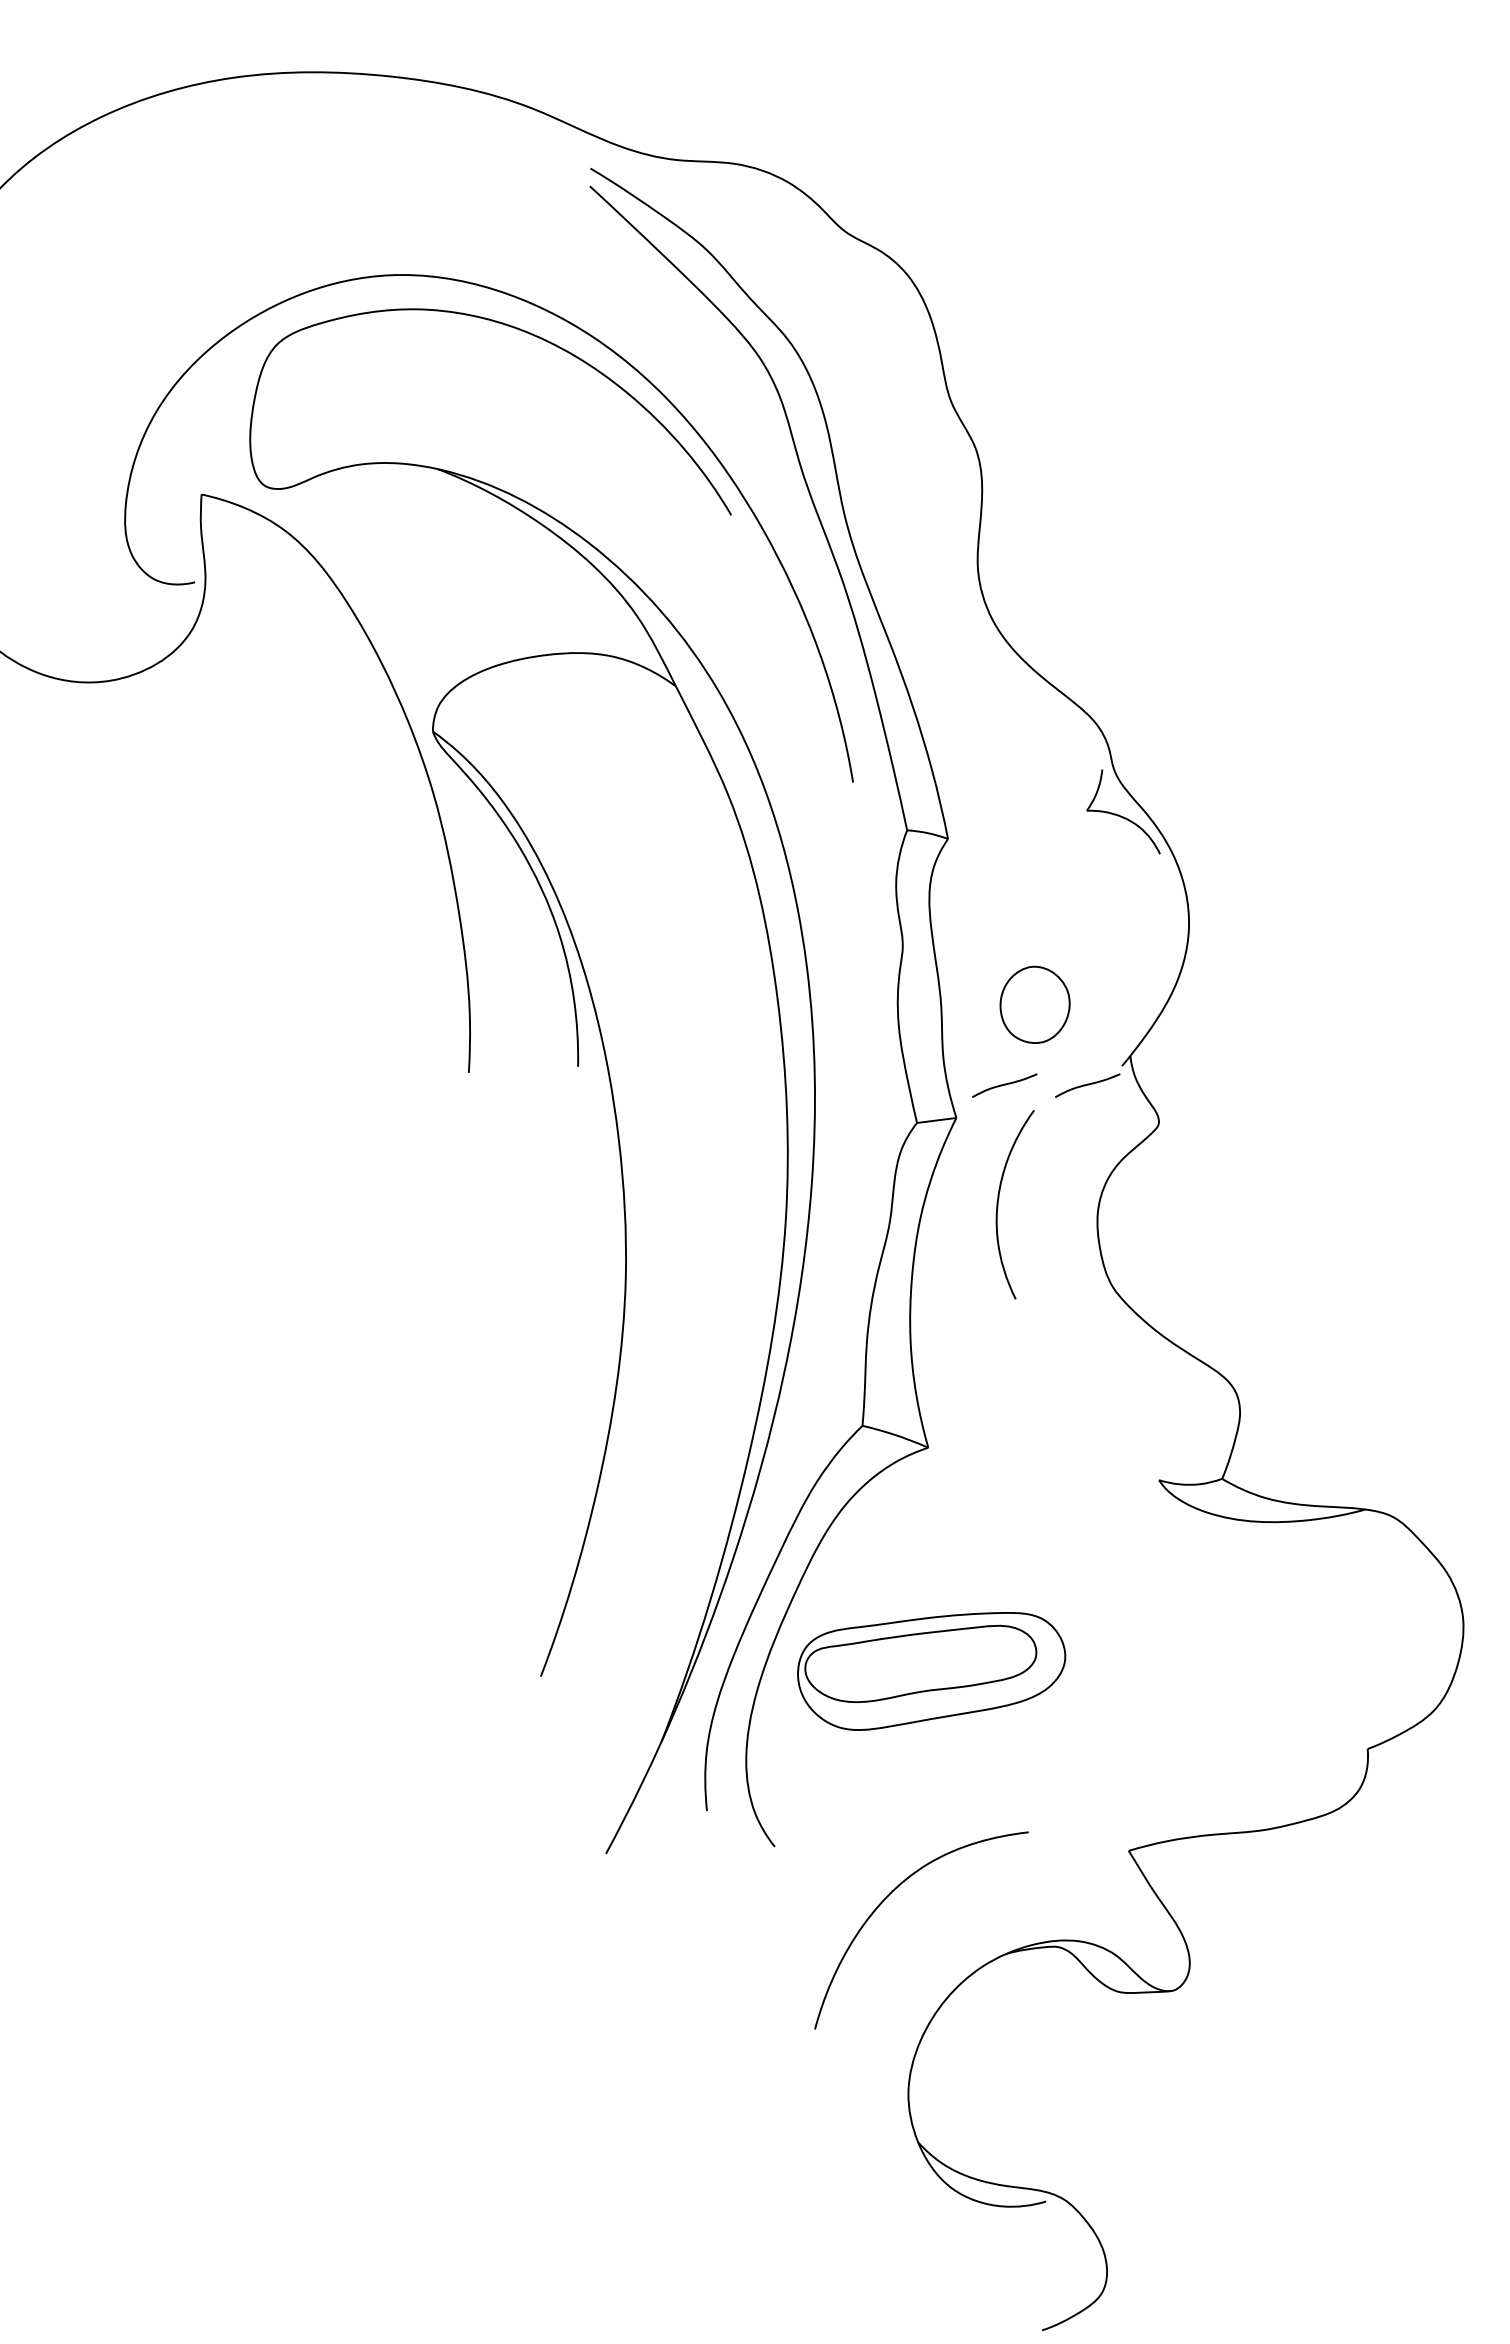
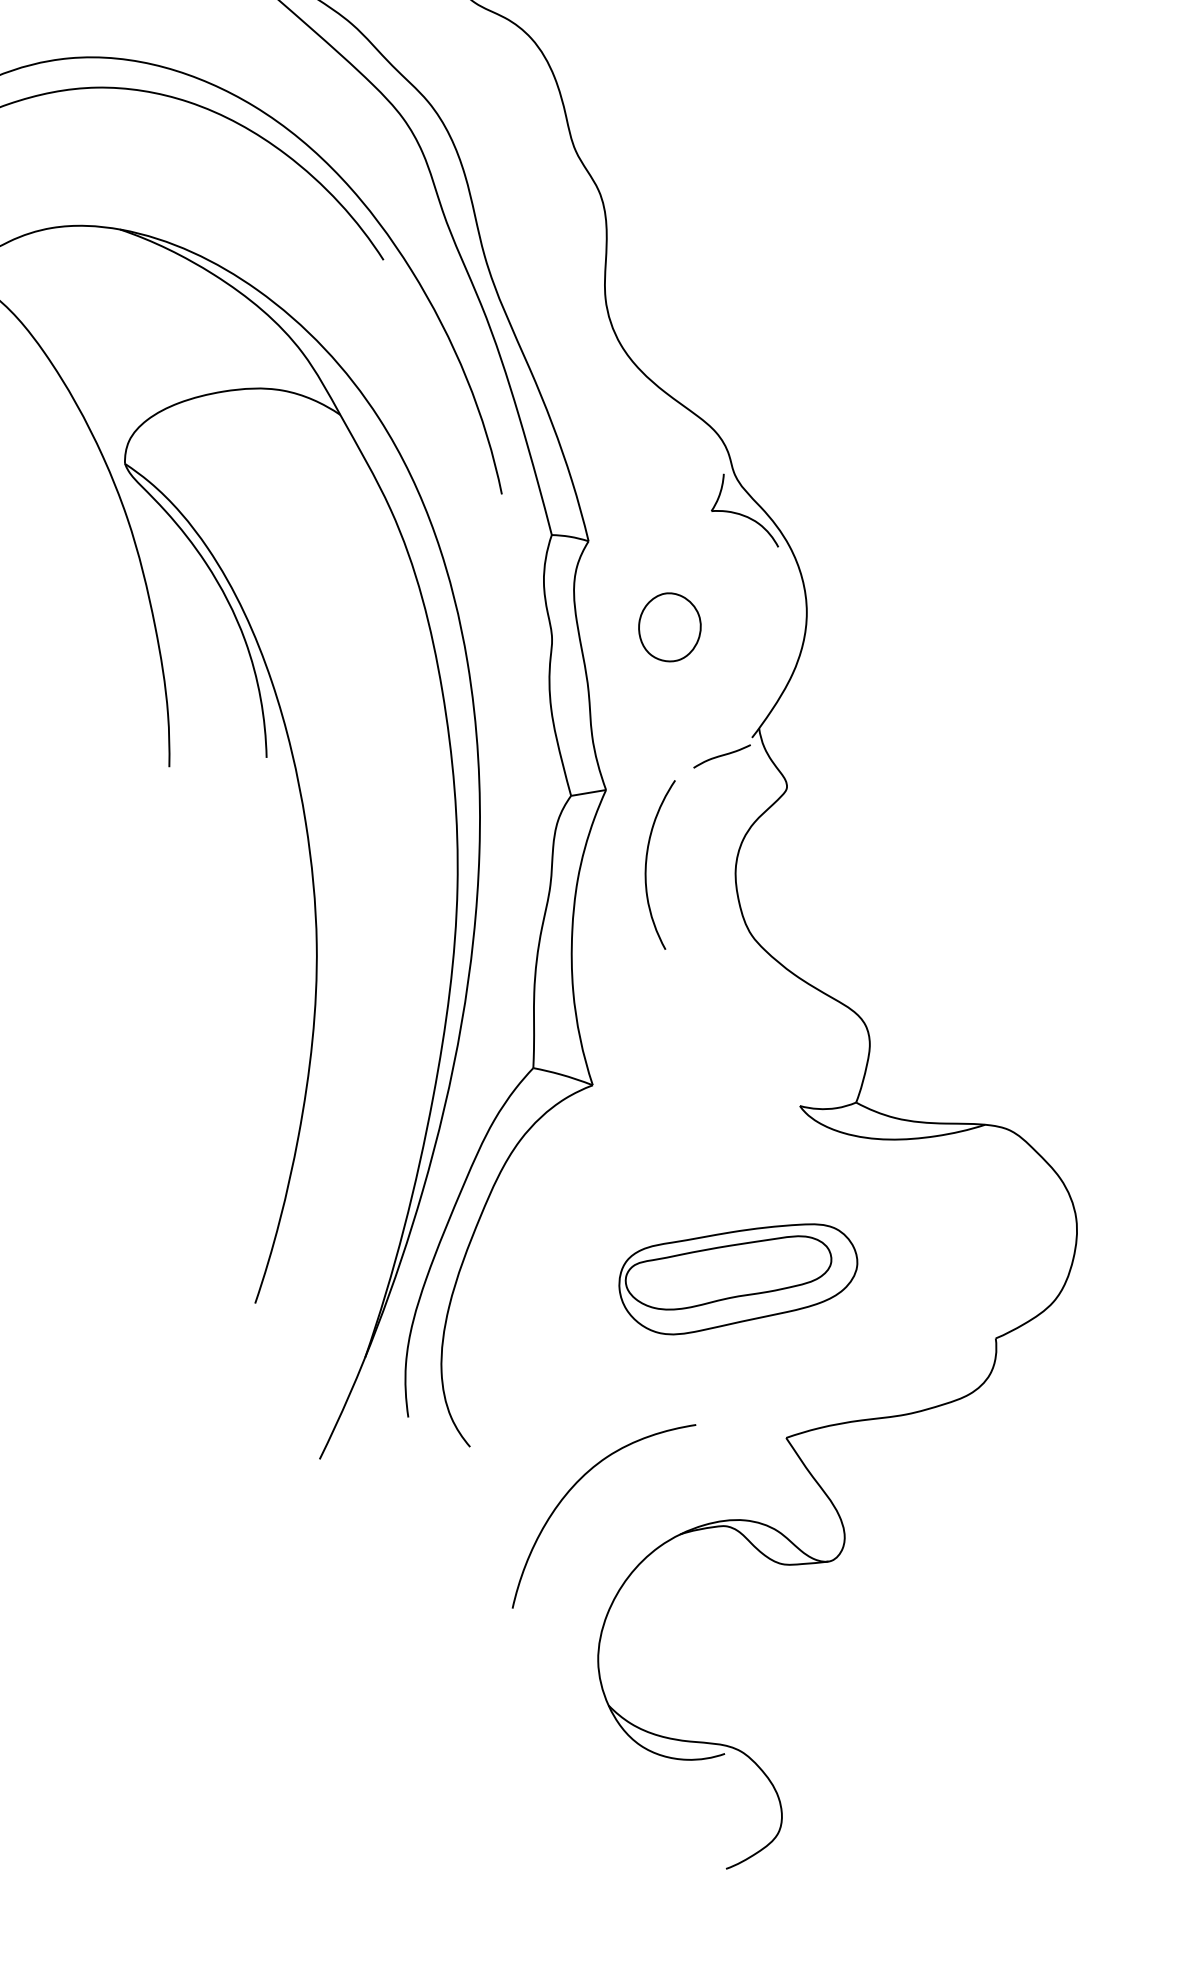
part: (1034, 1004) -> (669, 627), moved
curve: (1004, 1085) -> (647, 759), removed
part: (931, 1671) -> (738, 1279), moved

